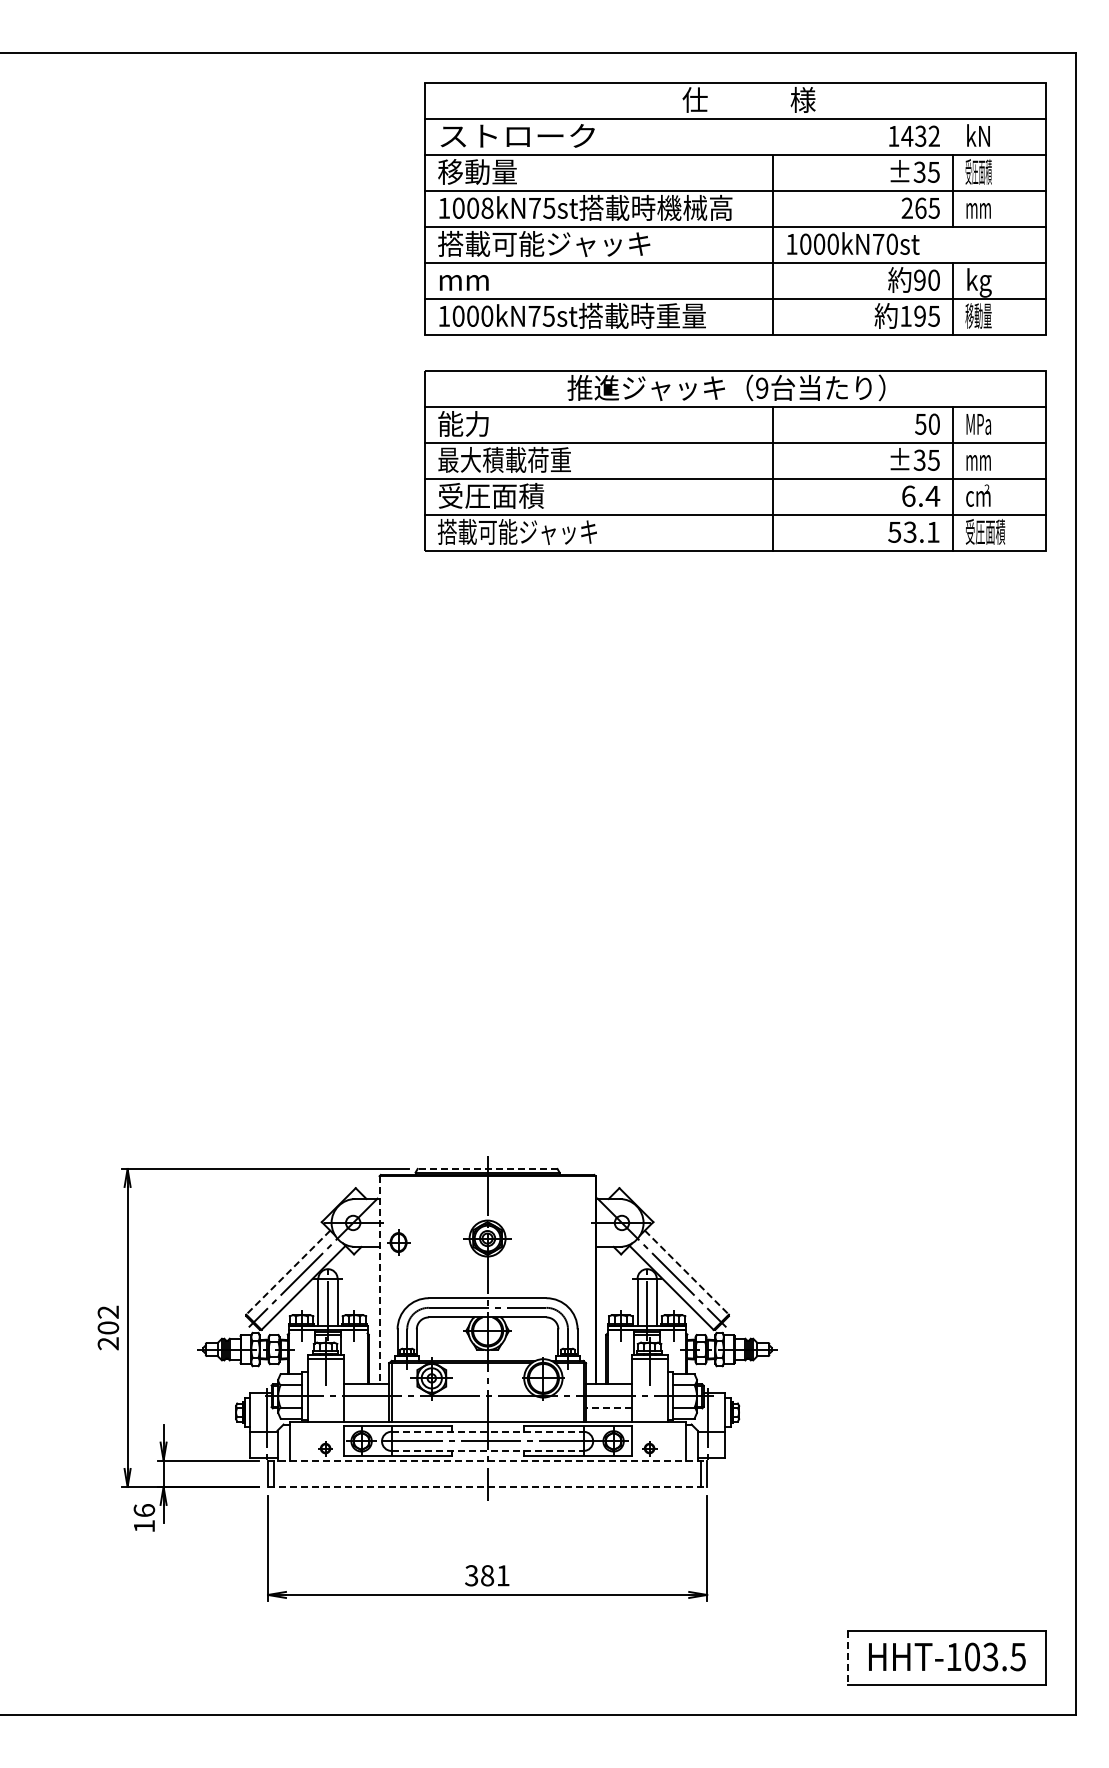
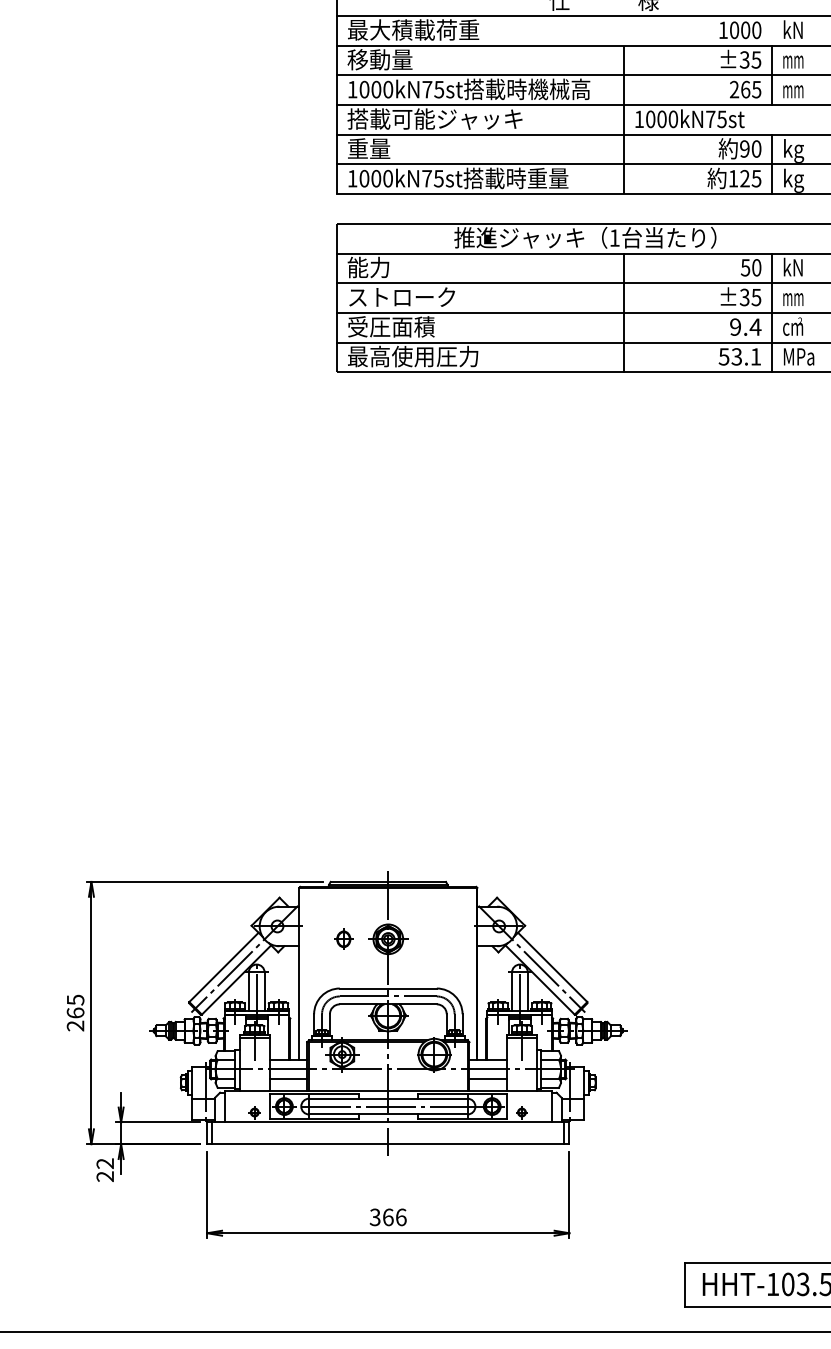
text: (517, 135) -> (413, 29), ストローク -> 最大積載荷重
text: (920, 135) -> (745, 29), 1432 -> 1000
text: (978, 171) -> (793, 59), 受圧面積 -> mm
text: (487, 208) -> (388, 89), 1008kN75st -> 1000kN75st
text: (891, 243) -> (721, 118), 1000kN70st -> 1000kN75st
text: (463, 279) -> (368, 148), mm -> 重量
text: (919, 316) -> (744, 178), 195 -> 125
text: (978, 318) -> (793, 180), 移動量 -> kg
text: (762, 387) -> (615, 237), 9 -> 1
text: (978, 423) -> (793, 267), MPa -> kN
text: (504, 459) -> (402, 296), 最大積載荷重 -> ストローク
text: (908, 495) -> (735, 326), 6.4 -> 9.4
text: (516, 531) -> (412, 356), 搭載可能ジャッキ -> 最高使用圧力
text: (985, 531) -> (798, 356), 受圧面積 -> MPa
line: (487, 1168) -> (388, 881), dashed -> solid
part: (398, 1242) -> (343, 939), moved
line: (287, 1272) -> (223, 967), dashed -> solid
line: (687, 1272) -> (553, 967), dashed -> solid
line: (379, 1280) -> (299, 973), dashed -> solid
text: (108, 1319) -> (75, 1006), 202 -> 265
line: (366, 1408) -> (288, 1079), added
line: (608, 1408) -> (488, 1079), dashed -> solid
line: (487, 1431) -> (388, 1098), dashed -> solid
line: (487, 1450) -> (388, 1114), dashed -> solid
line: (487, 1460) -> (388, 1122), dashed -> solid
line: (487, 1486) -> (388, 1143), dashed -> solid
text: (144, 1518) -> (105, 1170), 16 -> 22
text: (495, 1575) -> (394, 1217), 381 -> 366
line: (847, 1657) -> (685, 1284), dashed -> solid

